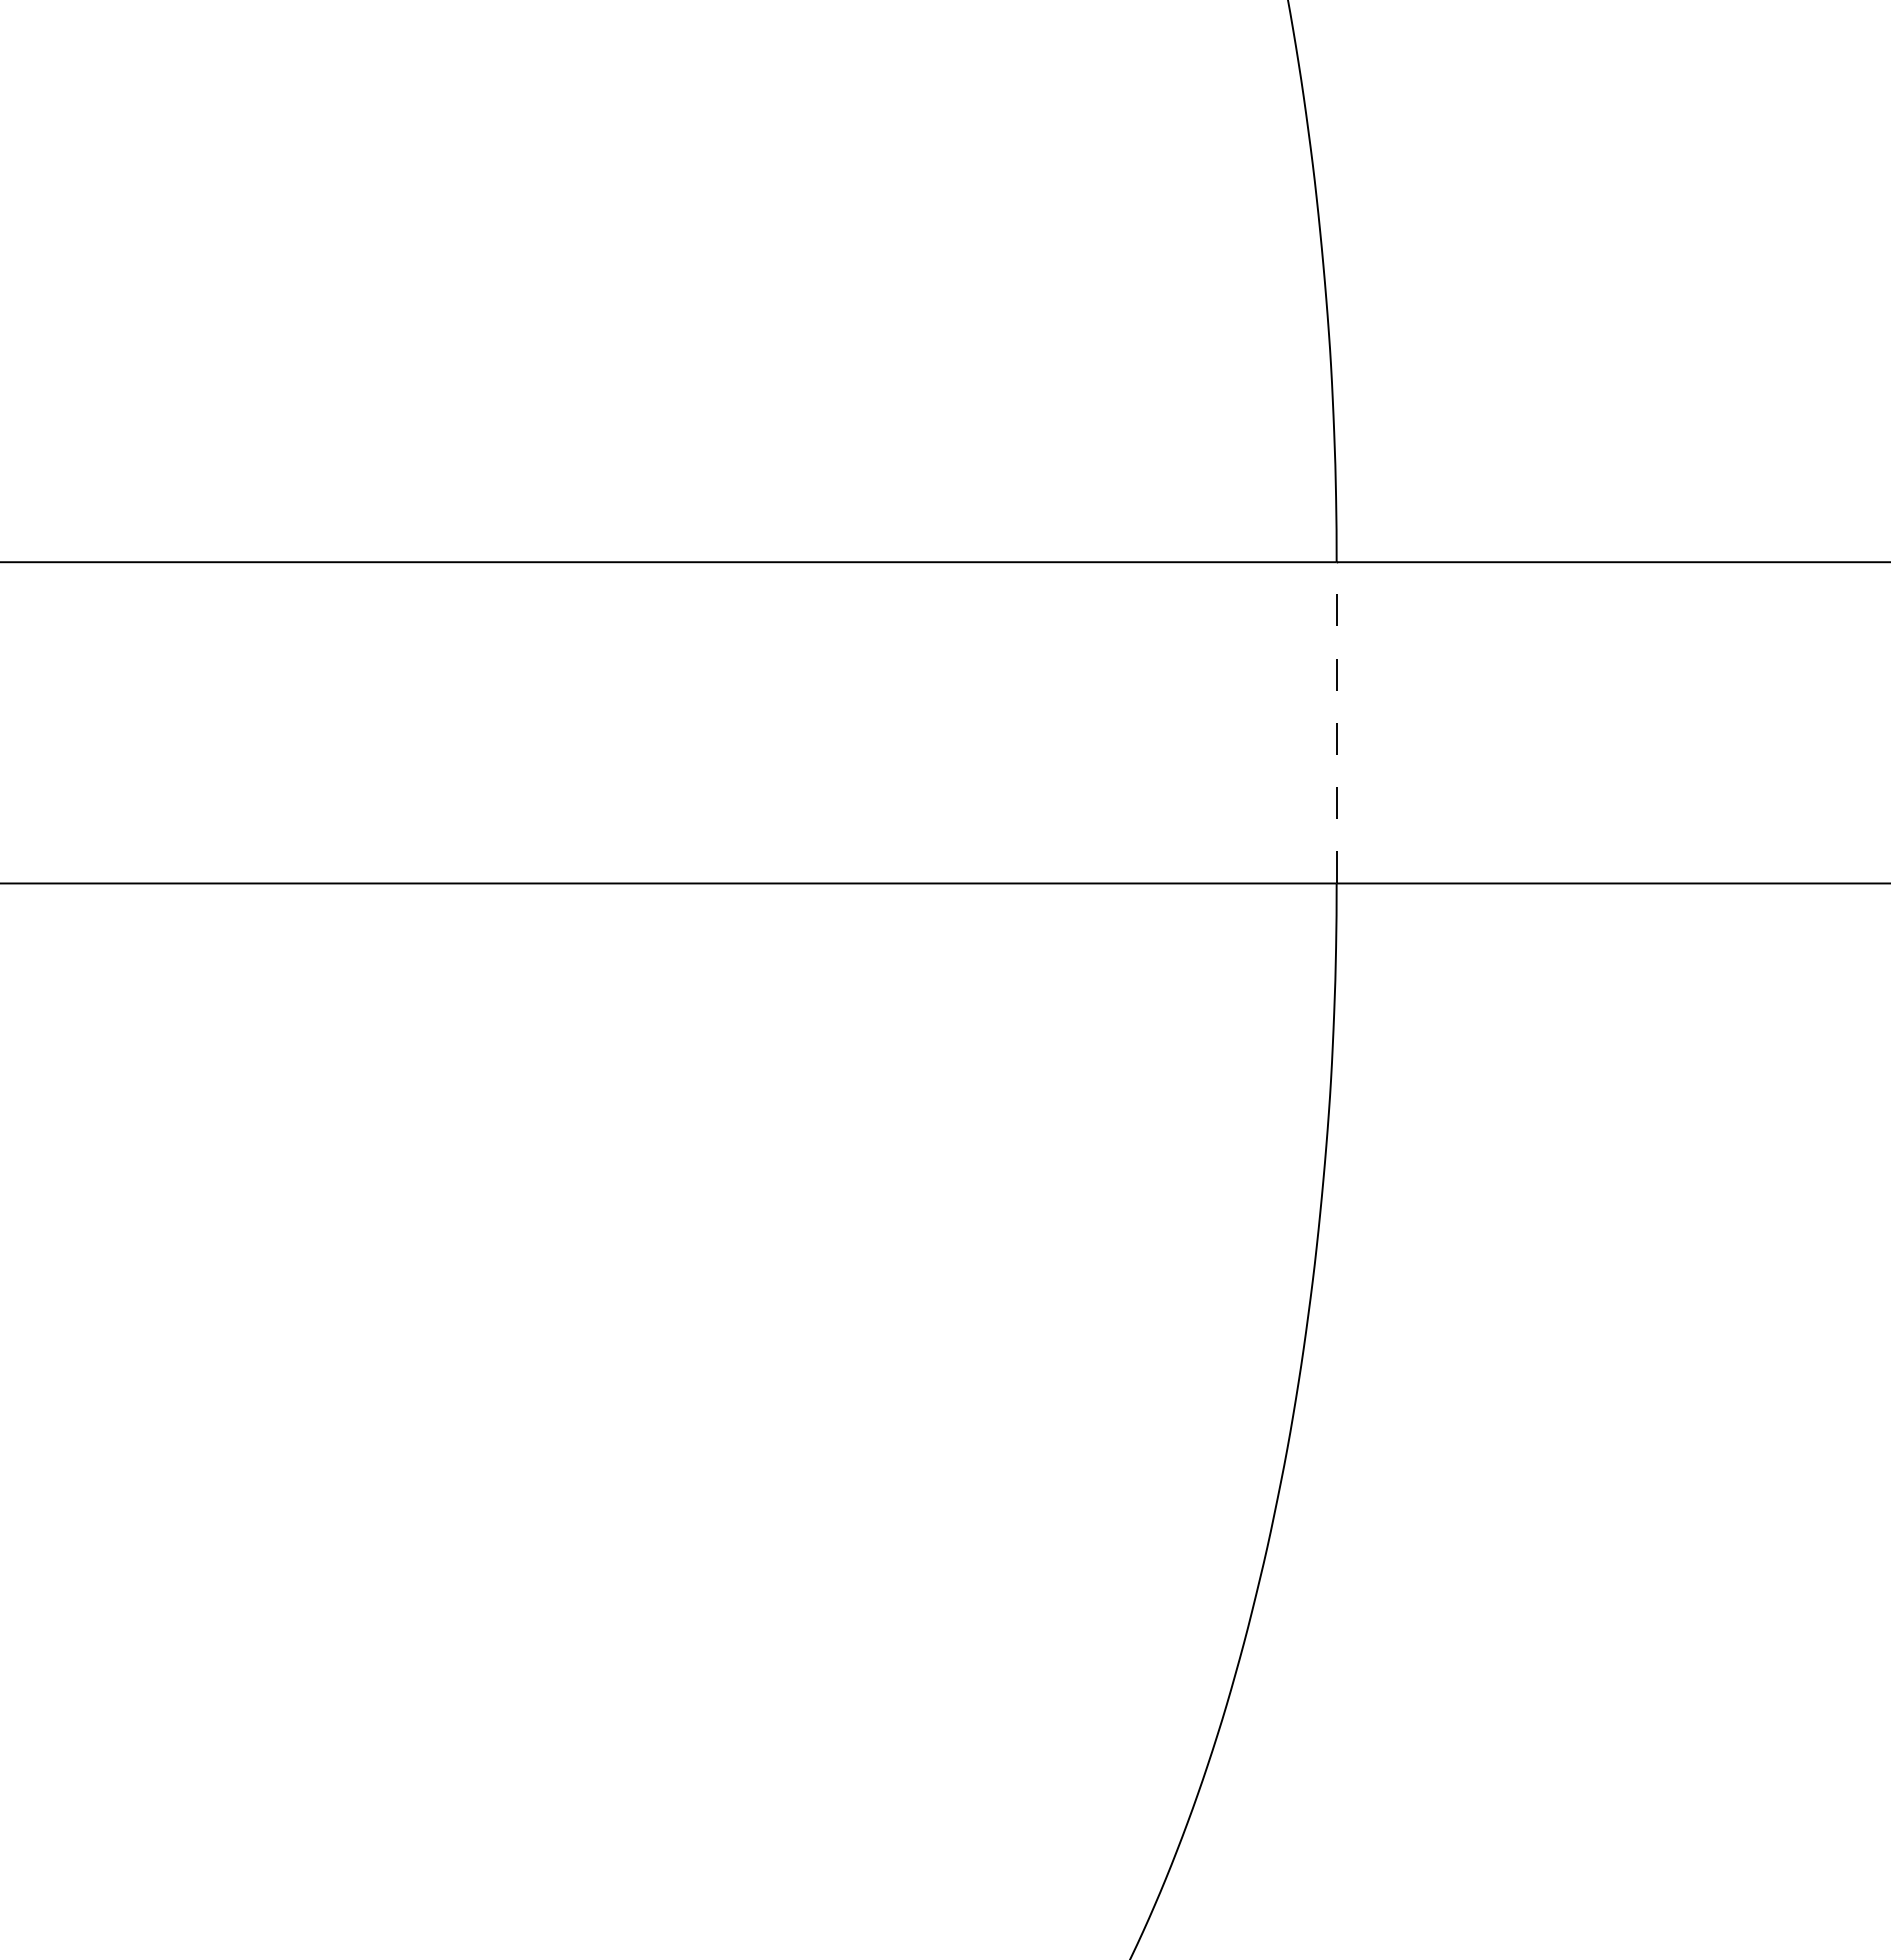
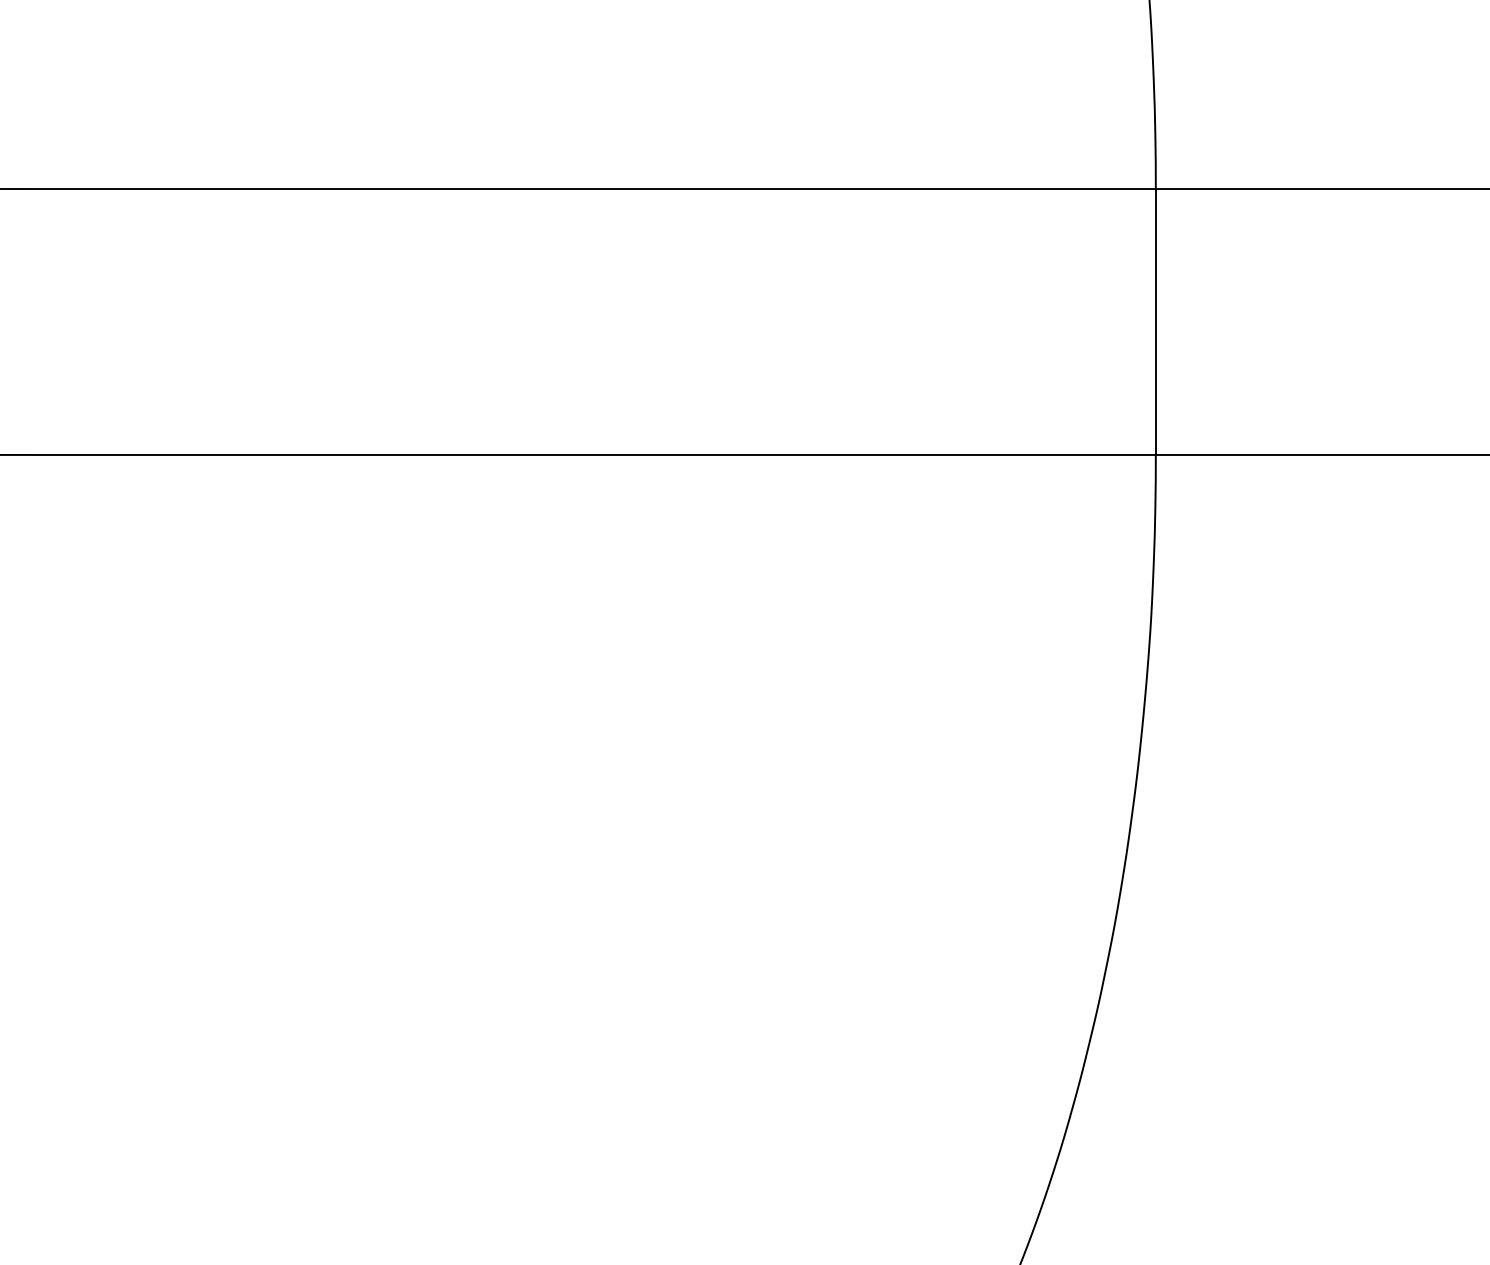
line: (1336, 722) -> (1155, 321), dashed -> solid

